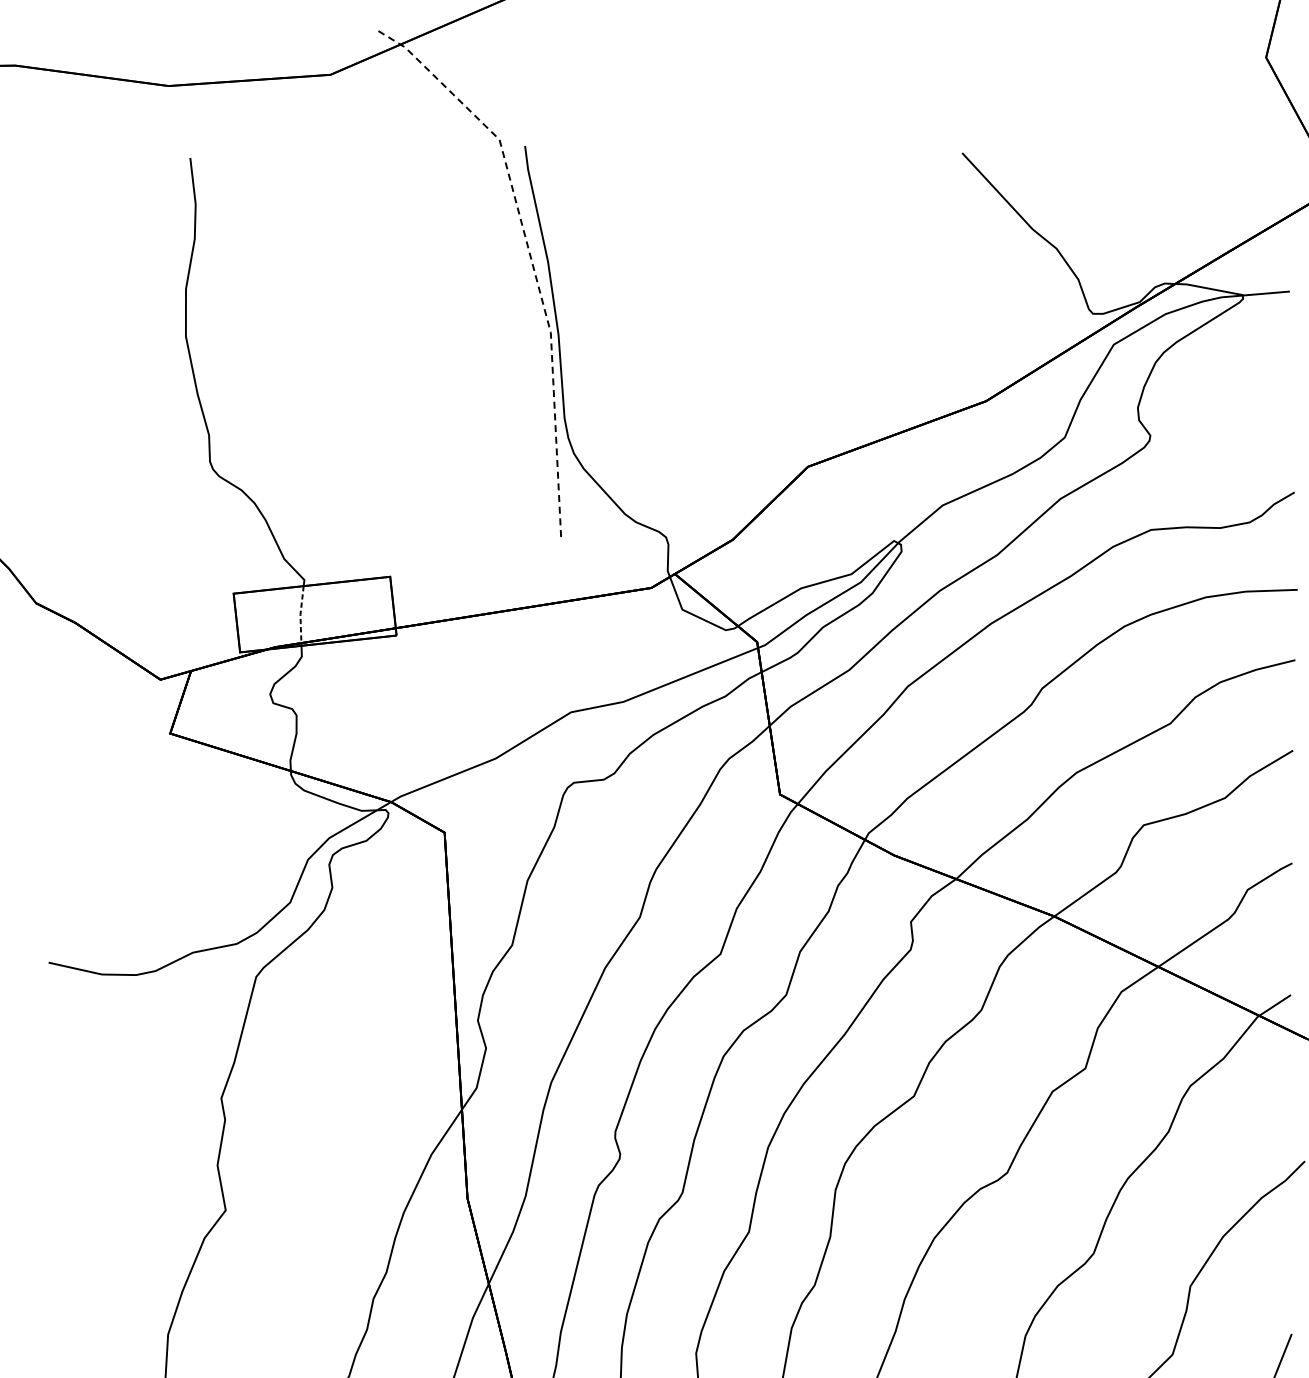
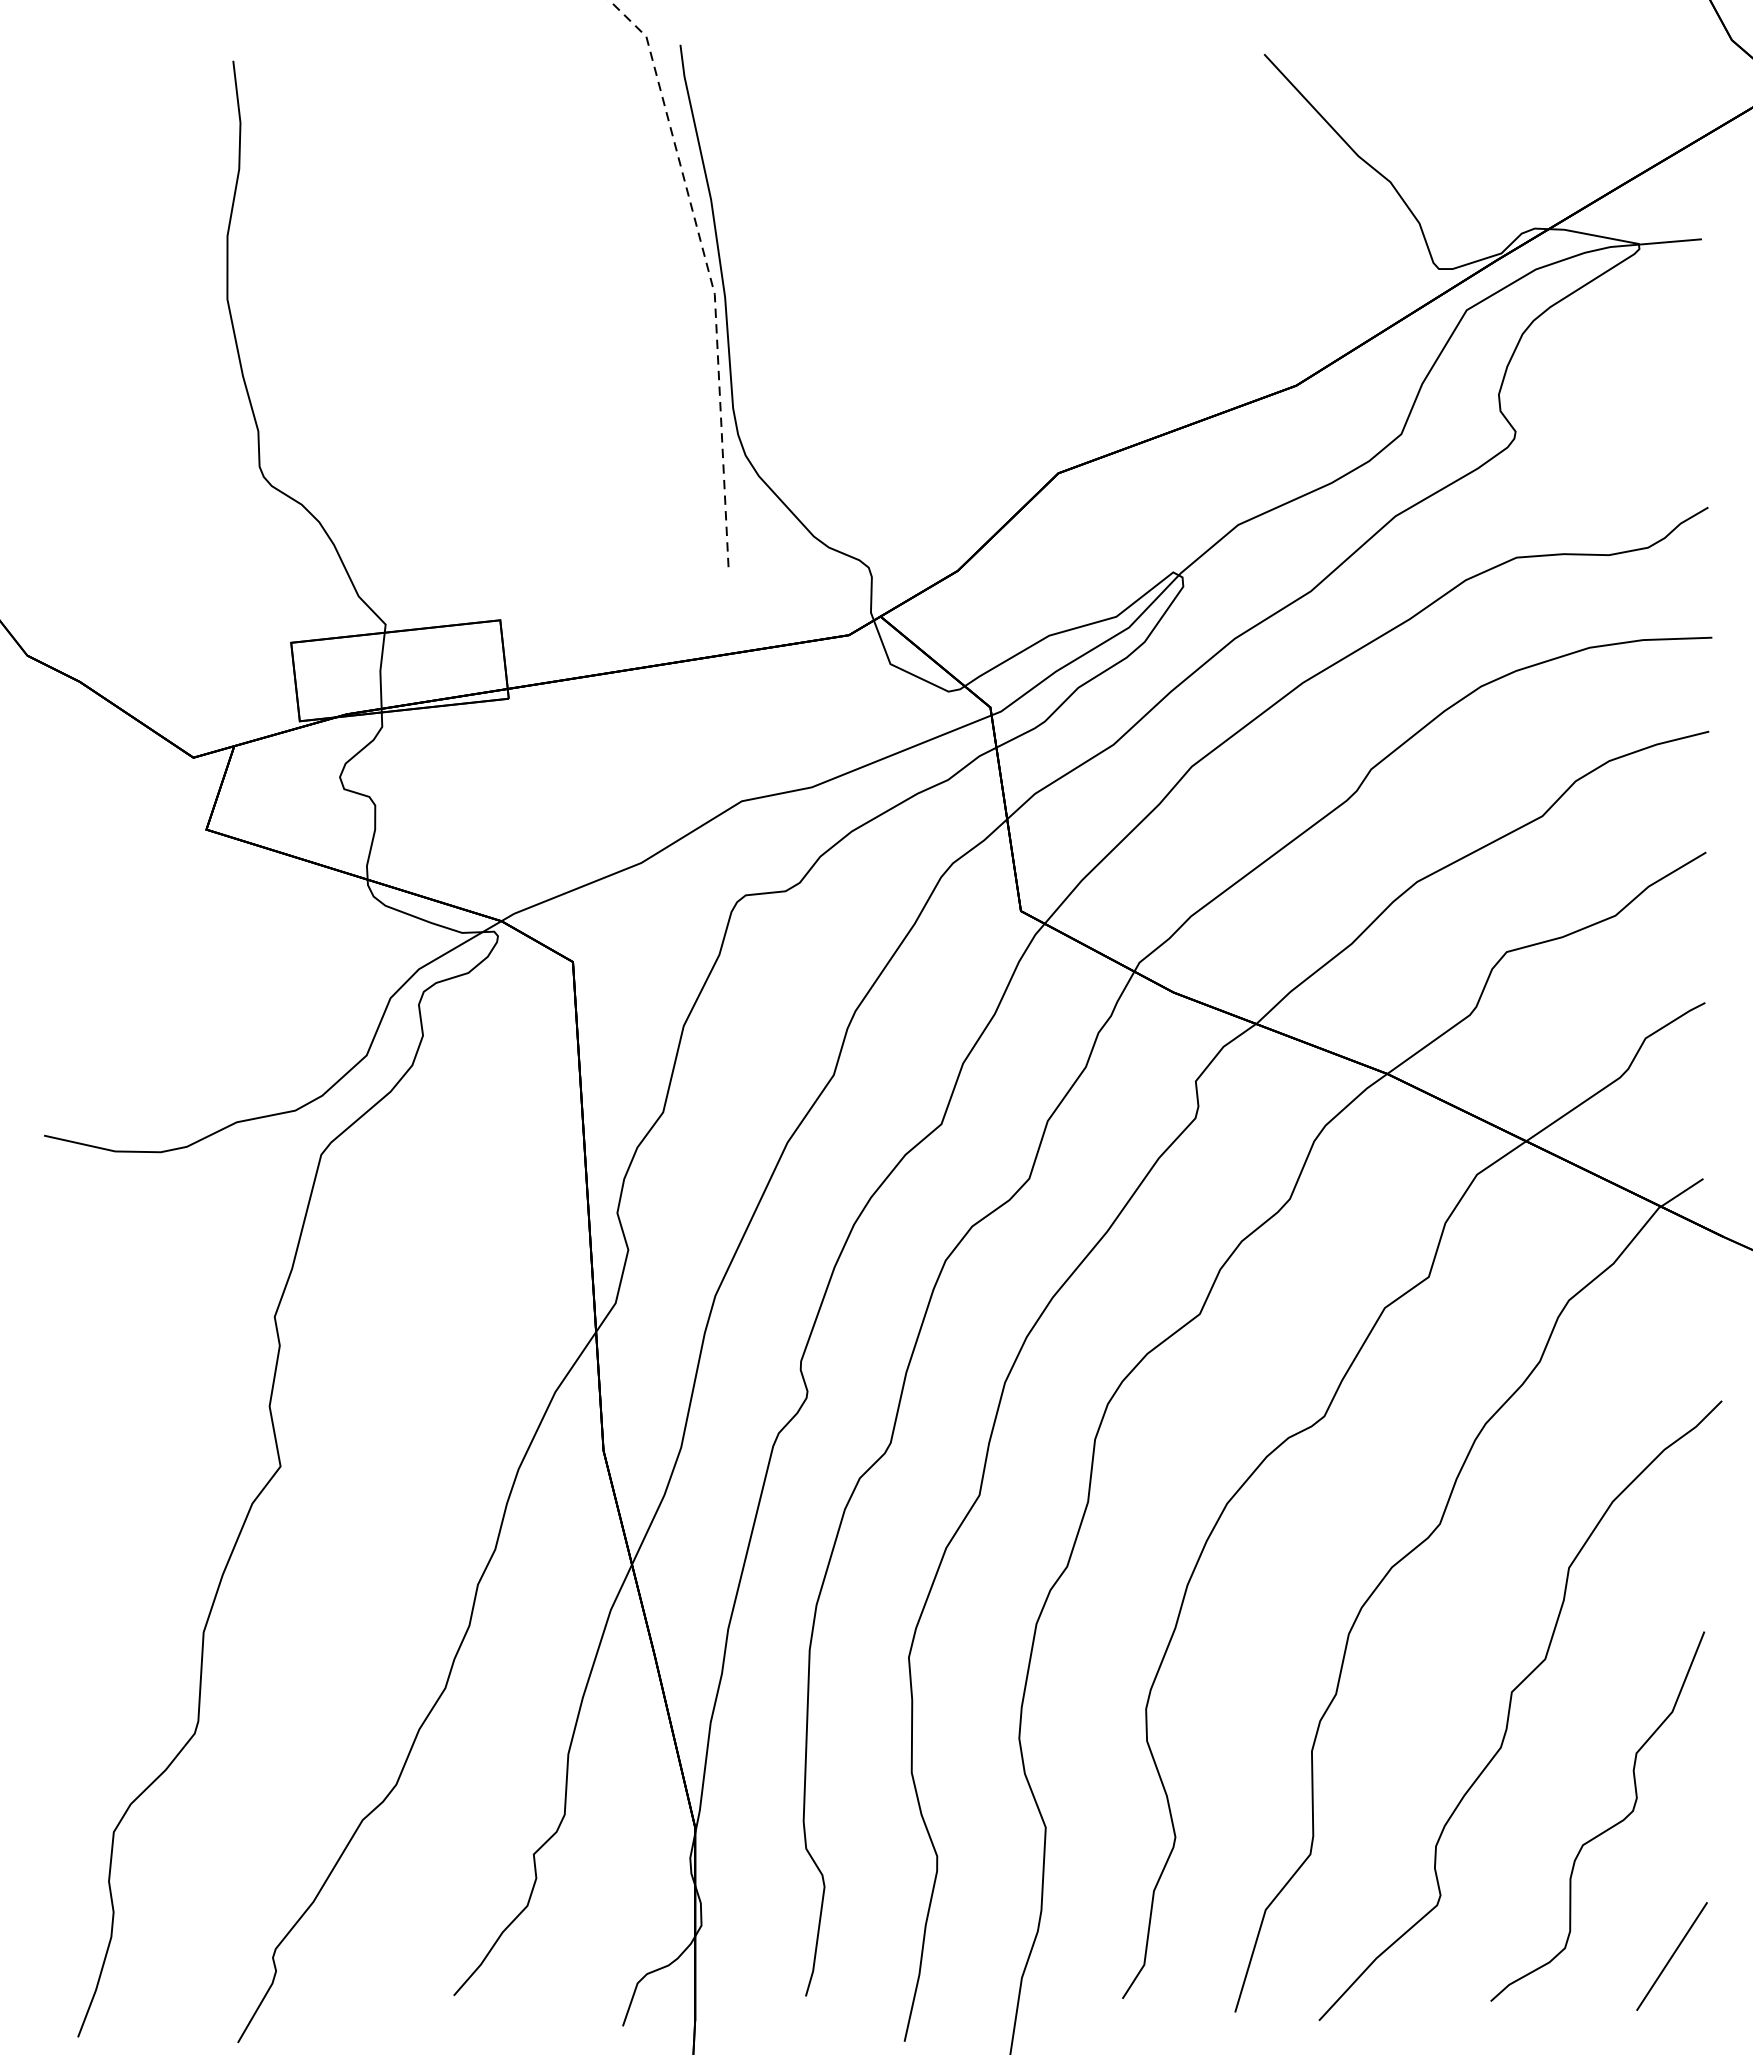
line: (300, 615) -> (380, 672), dashed -> solid

